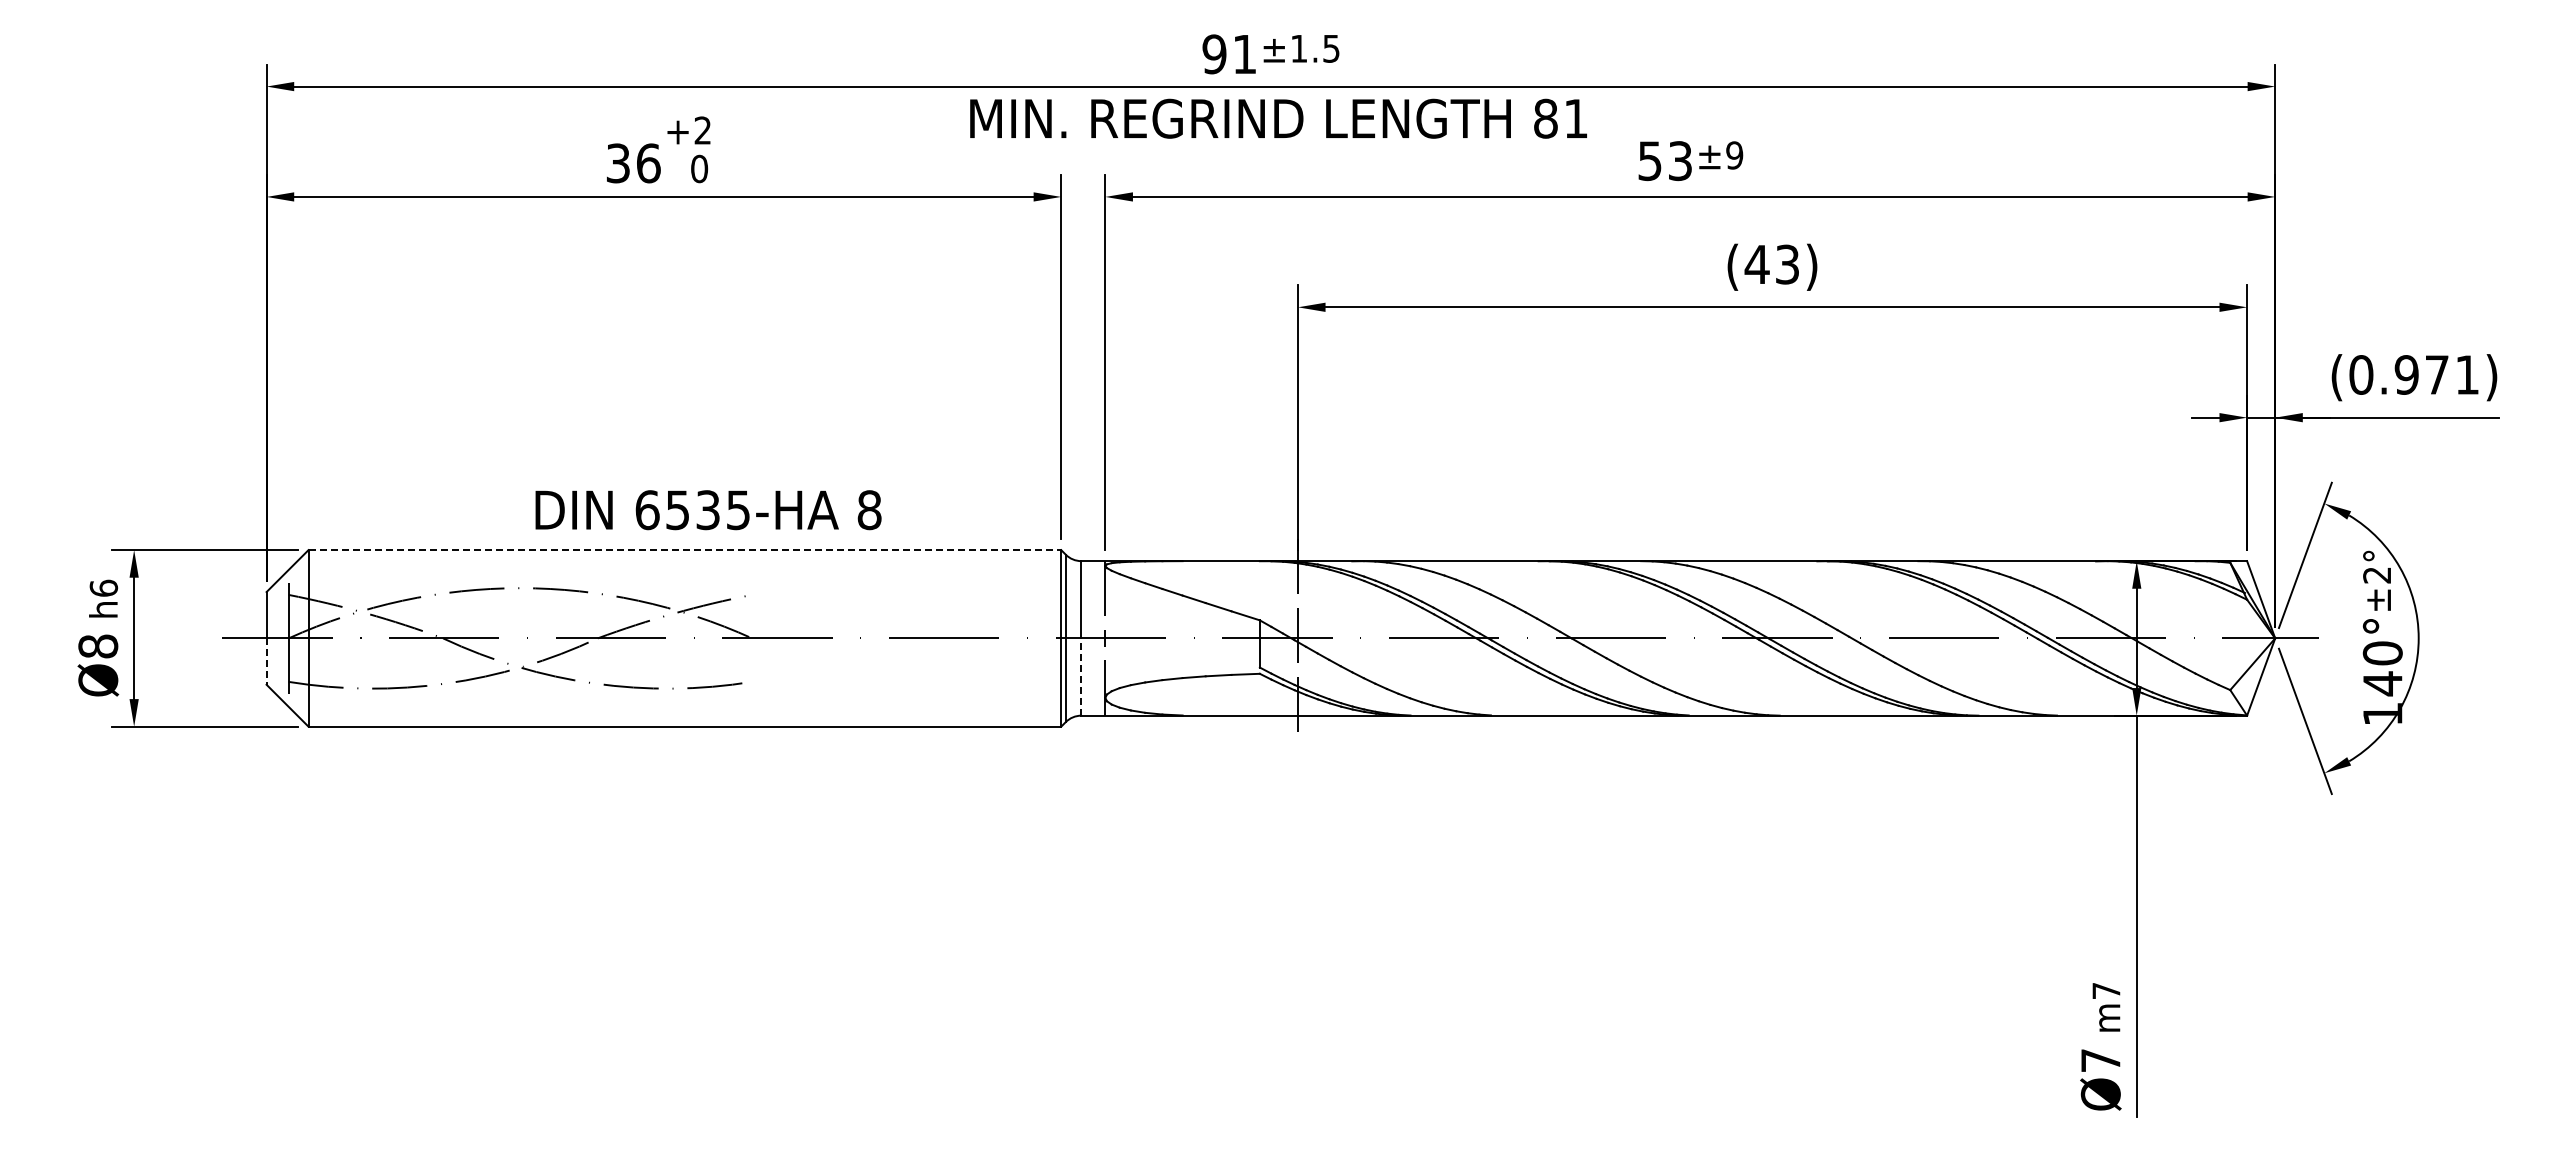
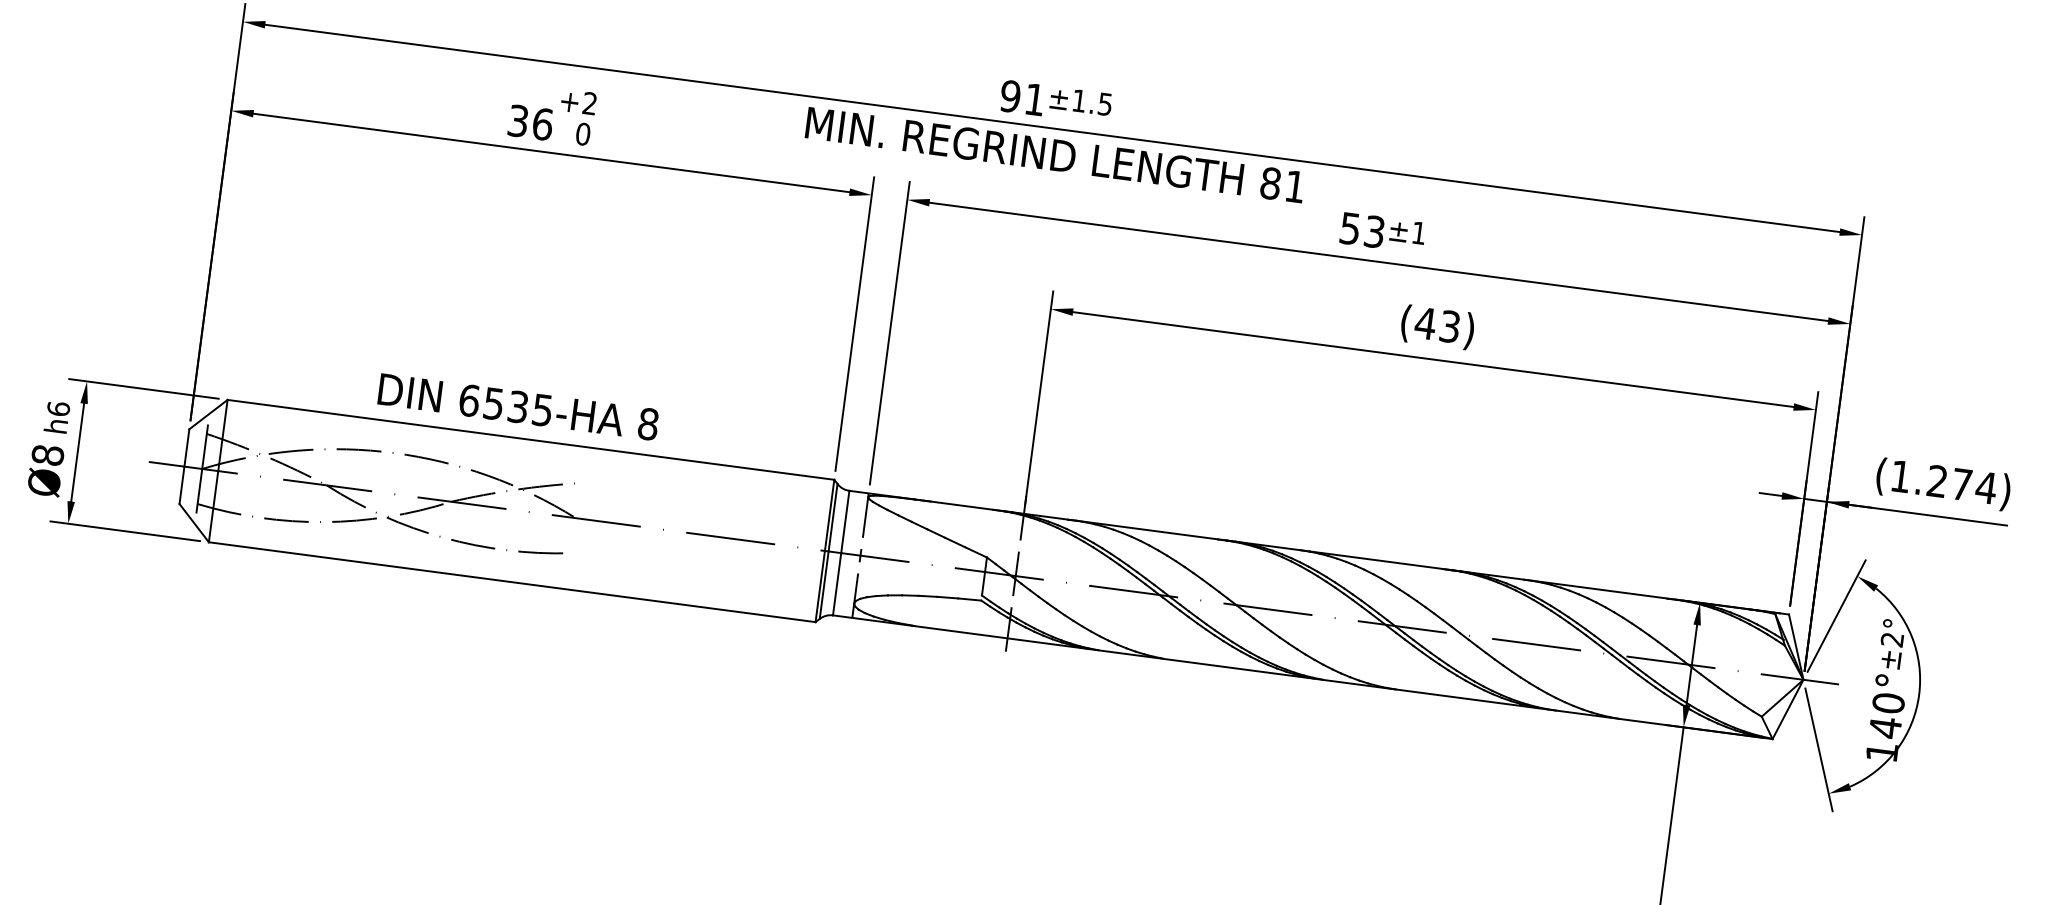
text: (1734, 155) -> (1418, 233), ±9 -> ±1
text: (2414, 374) -> (1943, 481), (0.971) -> (1.274)
text: (708, 510) -> (518, 407), moved
line: (685, 550) -> (531, 440), dashed -> solid
line: (266, 662) -> (181, 486), dashed -> solid
line: (1081, 677) -> (837, 584), dashed -> solid

